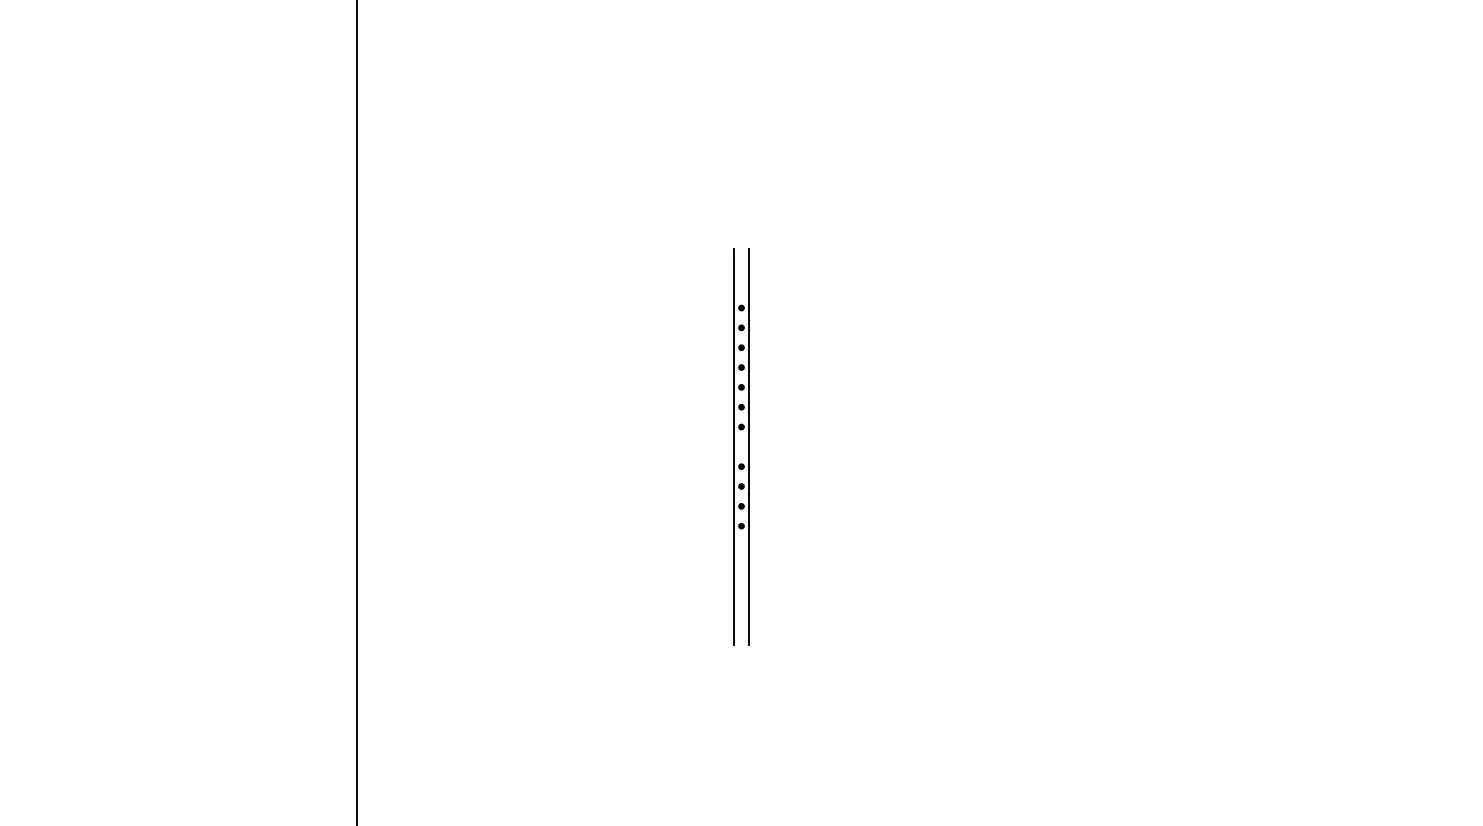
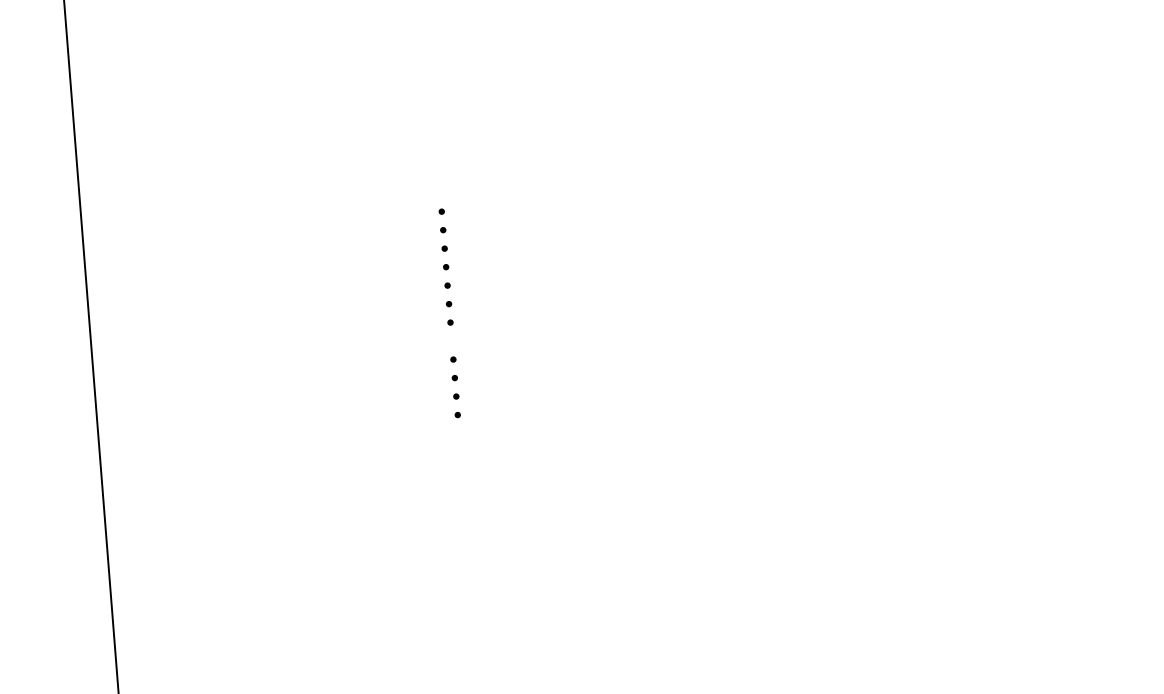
line: (734, 446) -> (445, 341), removed
line: (748, 446) -> (458, 340), removed

